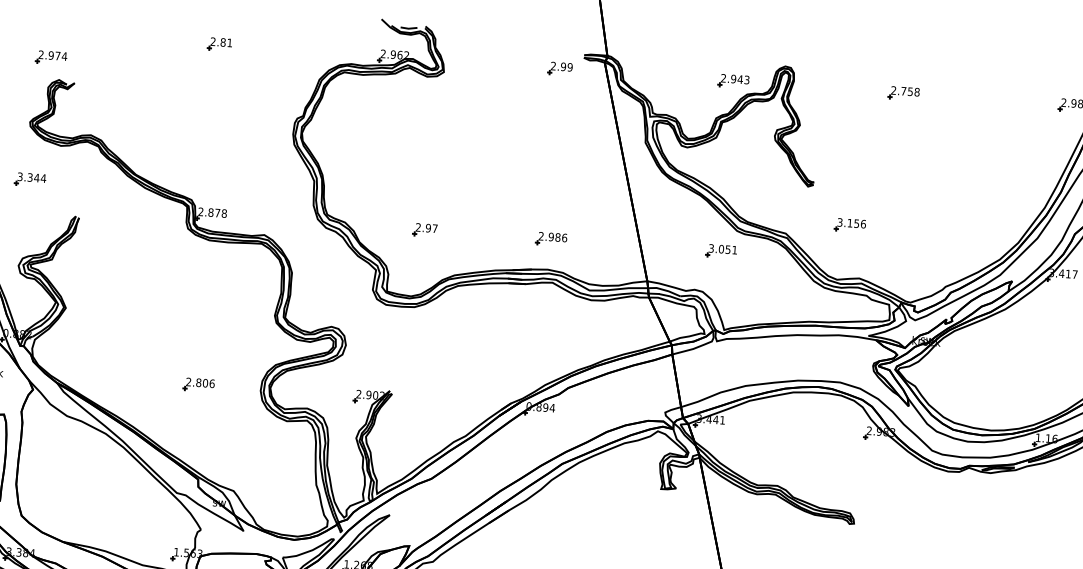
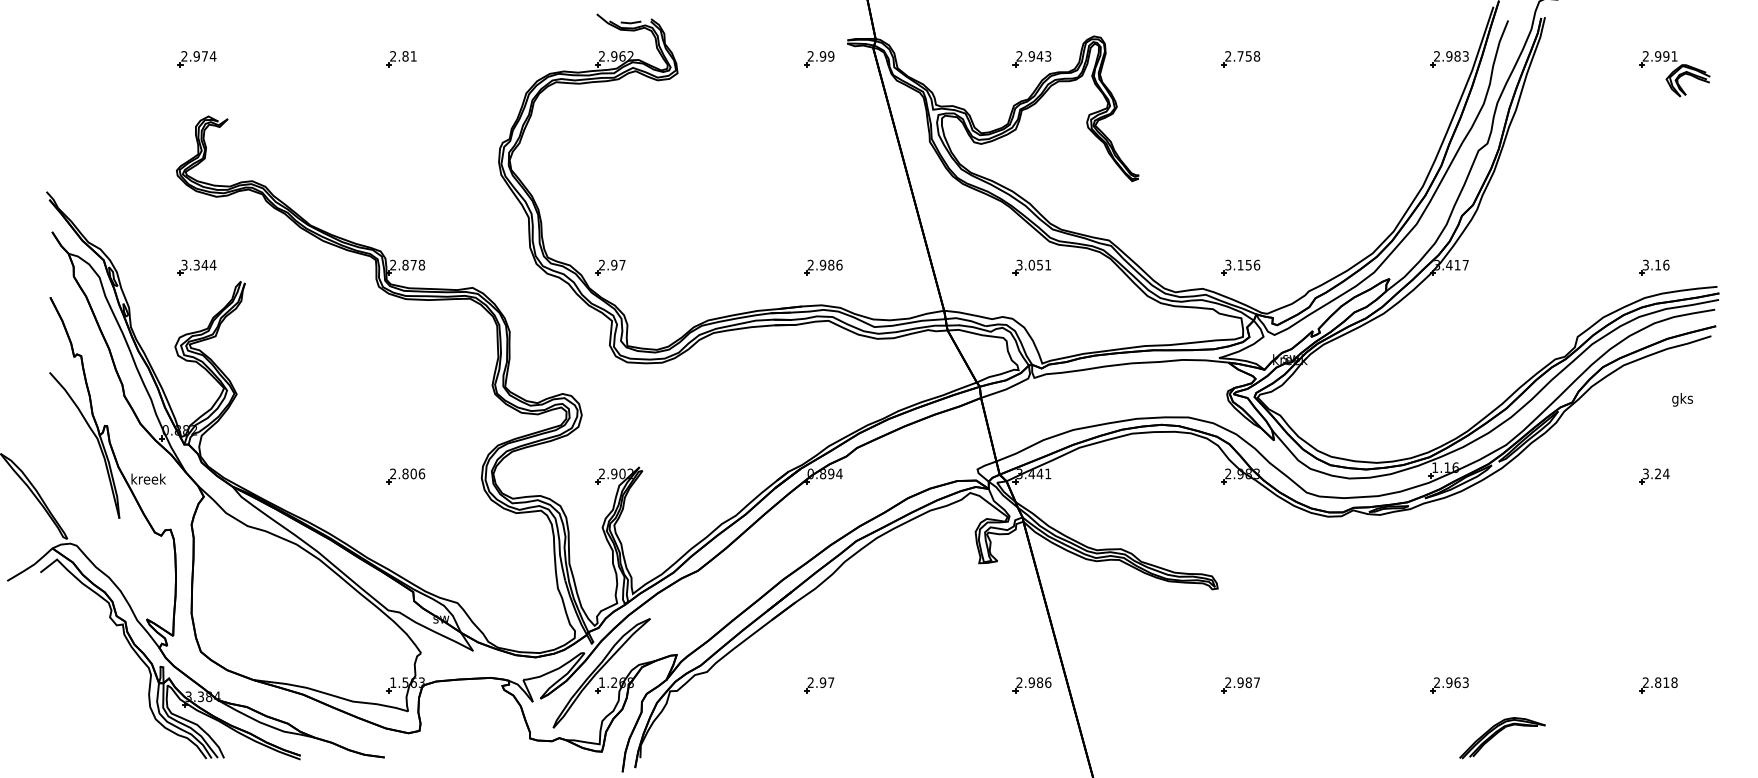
part: (50, 58) -> (196, 59), moved
part: (29, 179) -> (196, 267), moved
part: (849, 225) -> (1240, 267), moved
part: (425, 229) -> (610, 267), moved

